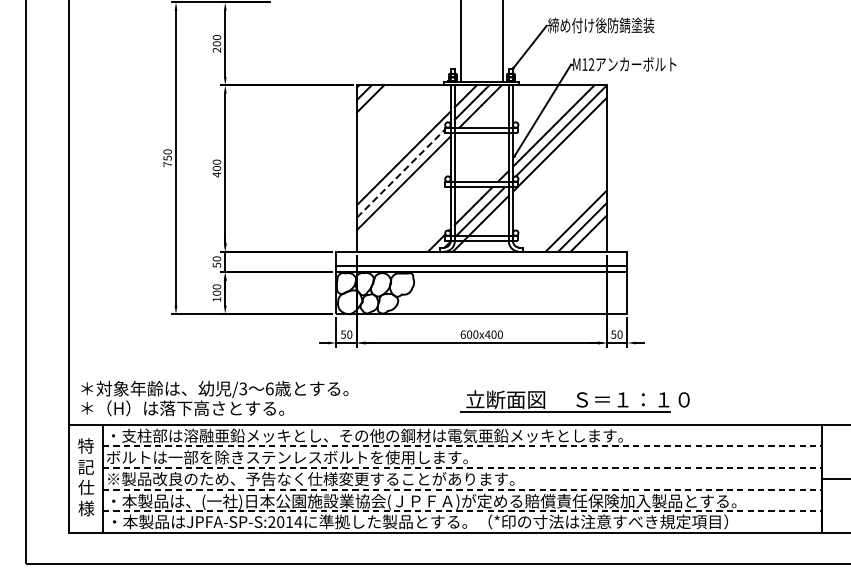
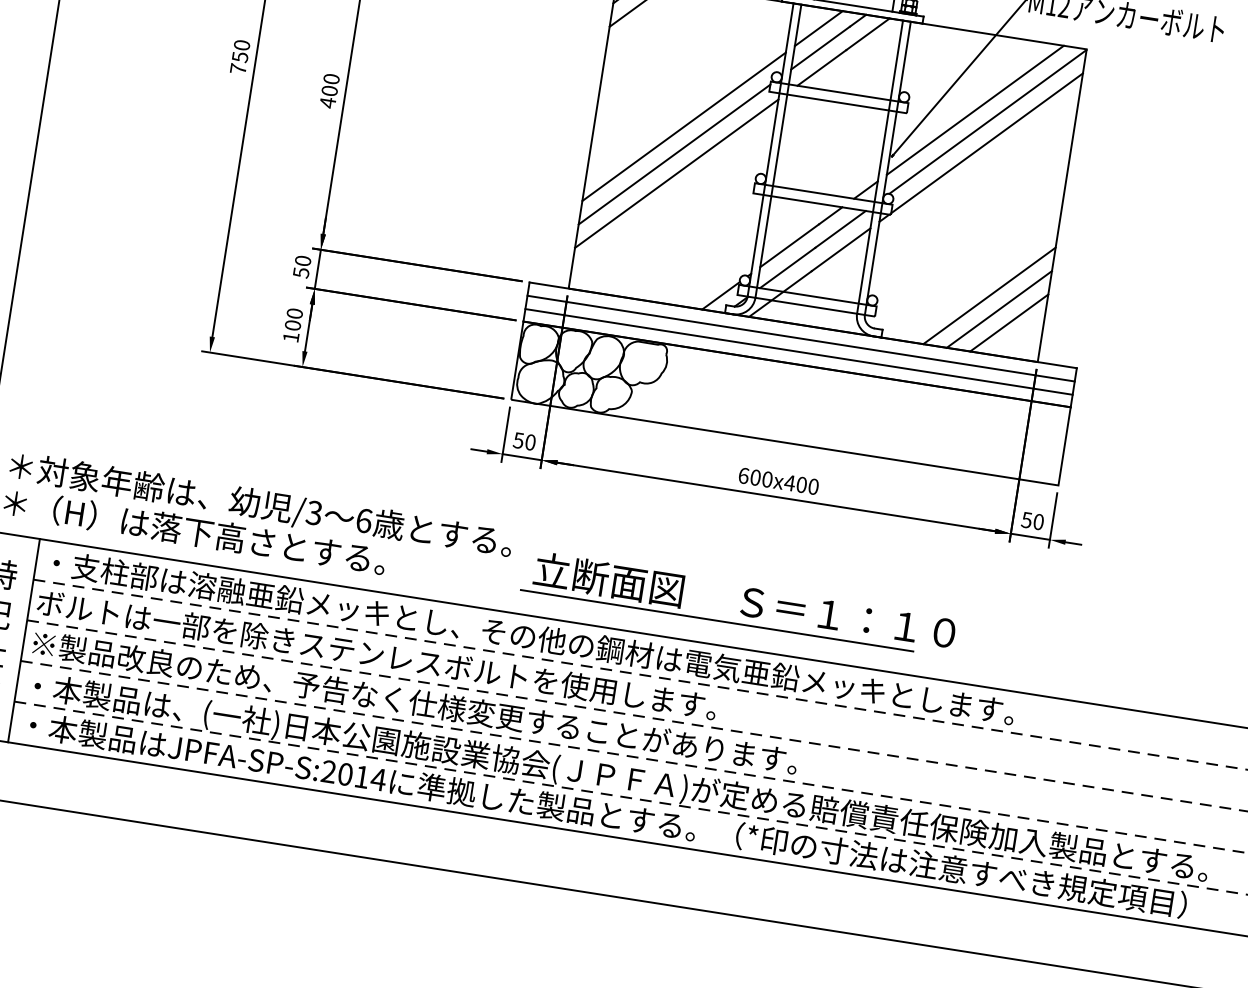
line: (401, 173) -> (675, 154), dashed -> solid
line: (481, 258) -> (800, 338), added
part: (574, 401) -> (737, 603), moved

